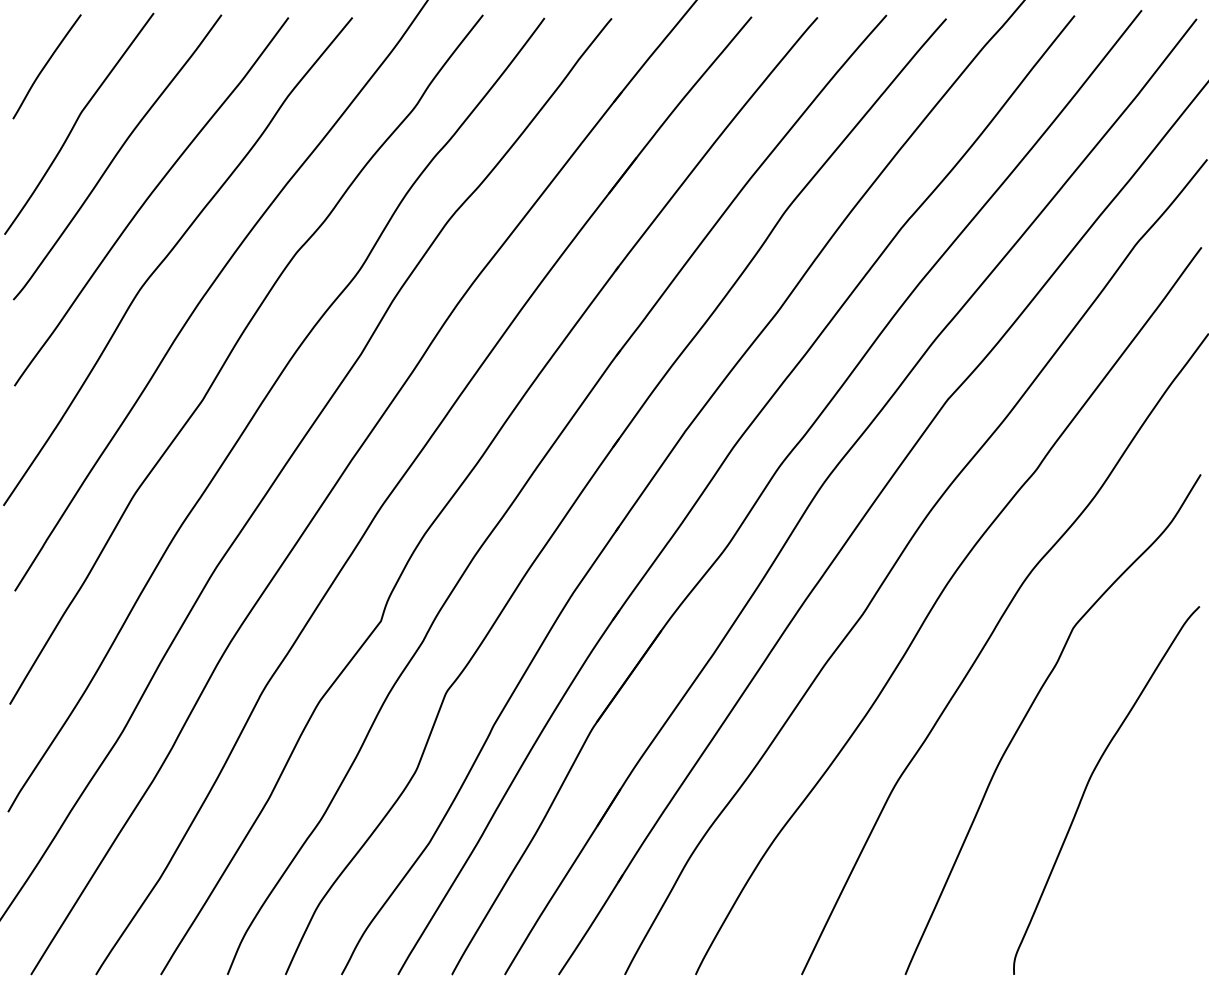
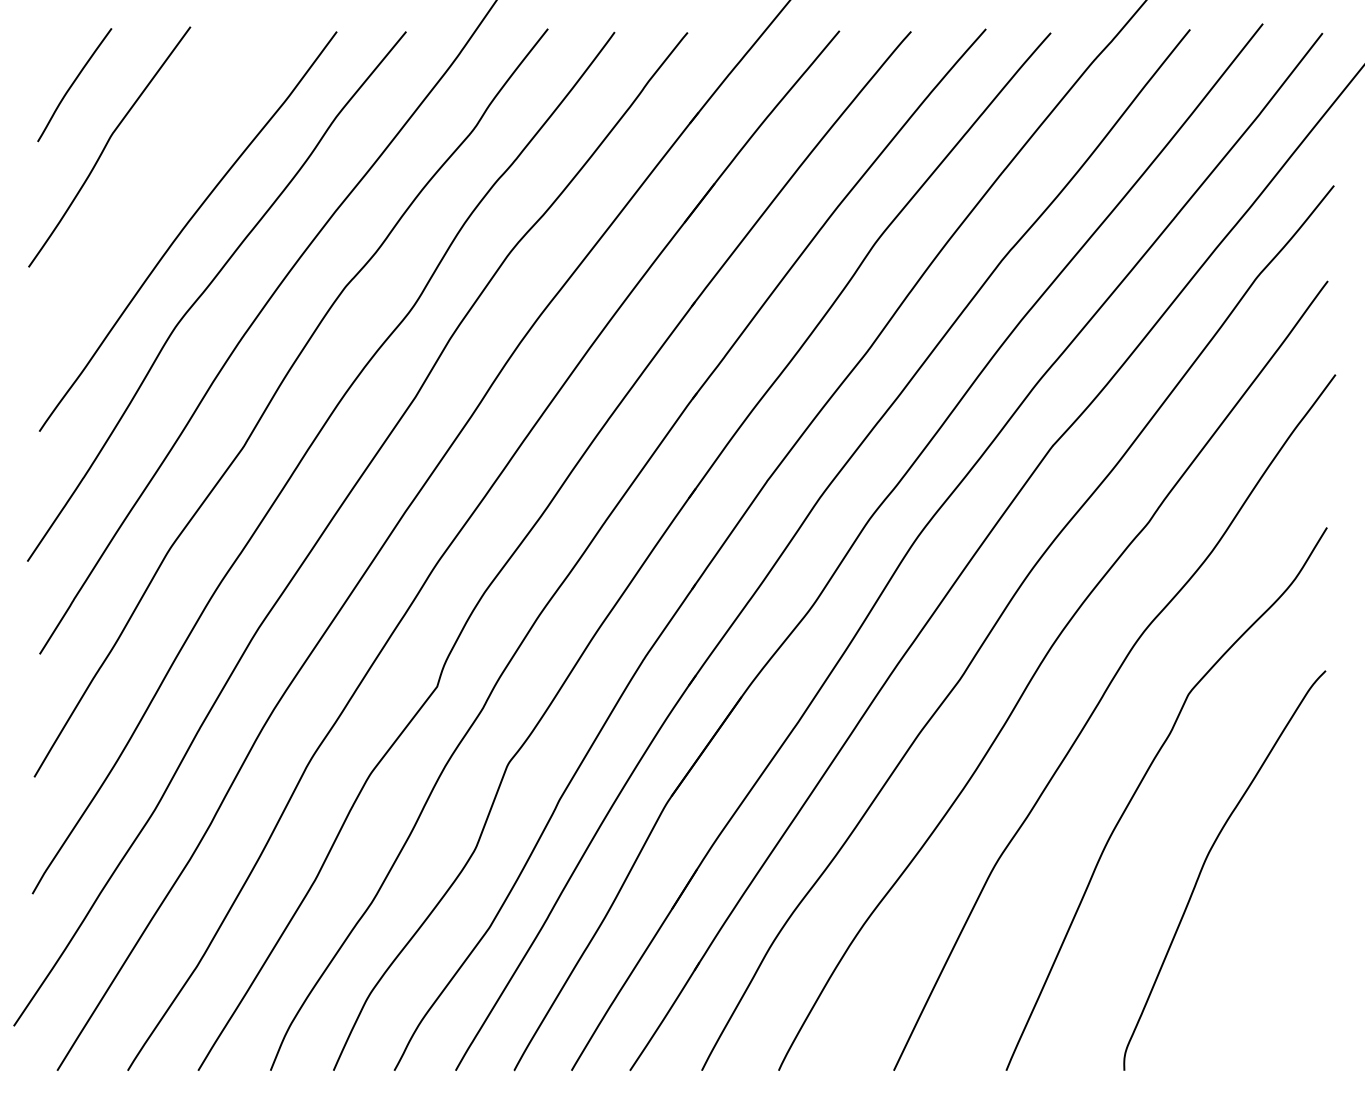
curve: (115, 157) -> (149, 183), removed

